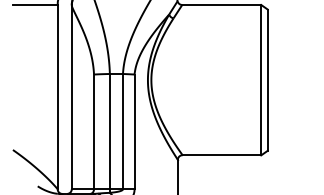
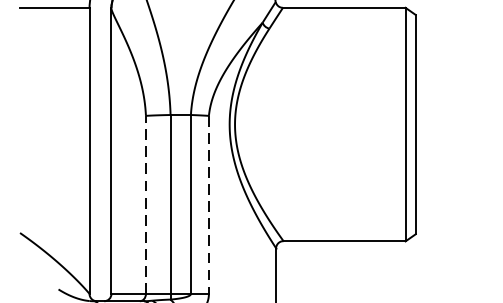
line: (94, 131) -> (146, 204), solid -> dashed
line: (134, 132) -> (208, 205), solid -> dashed

